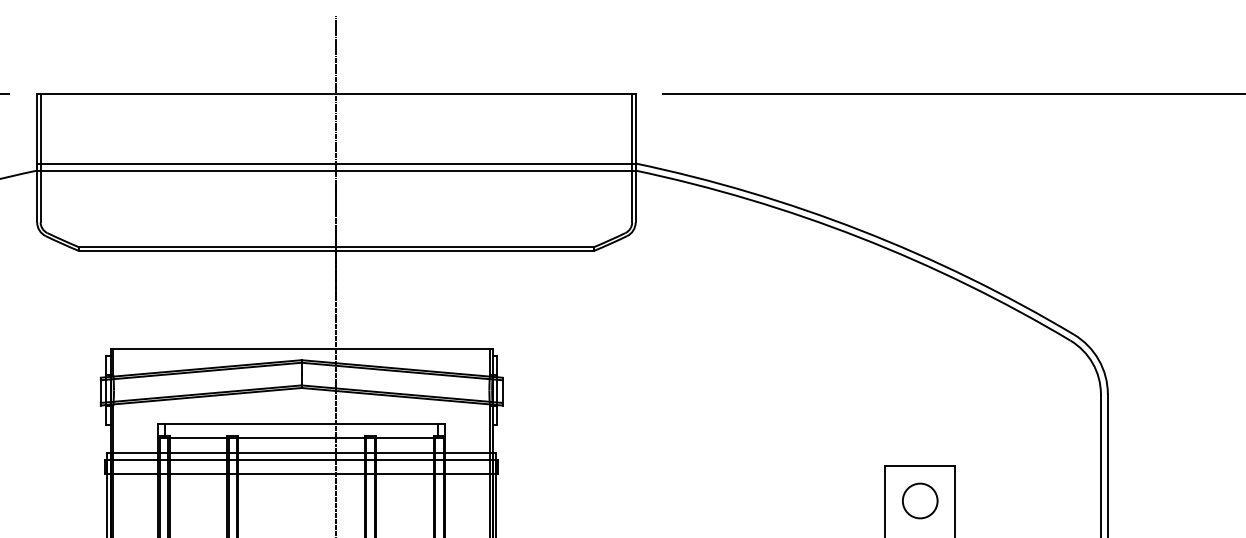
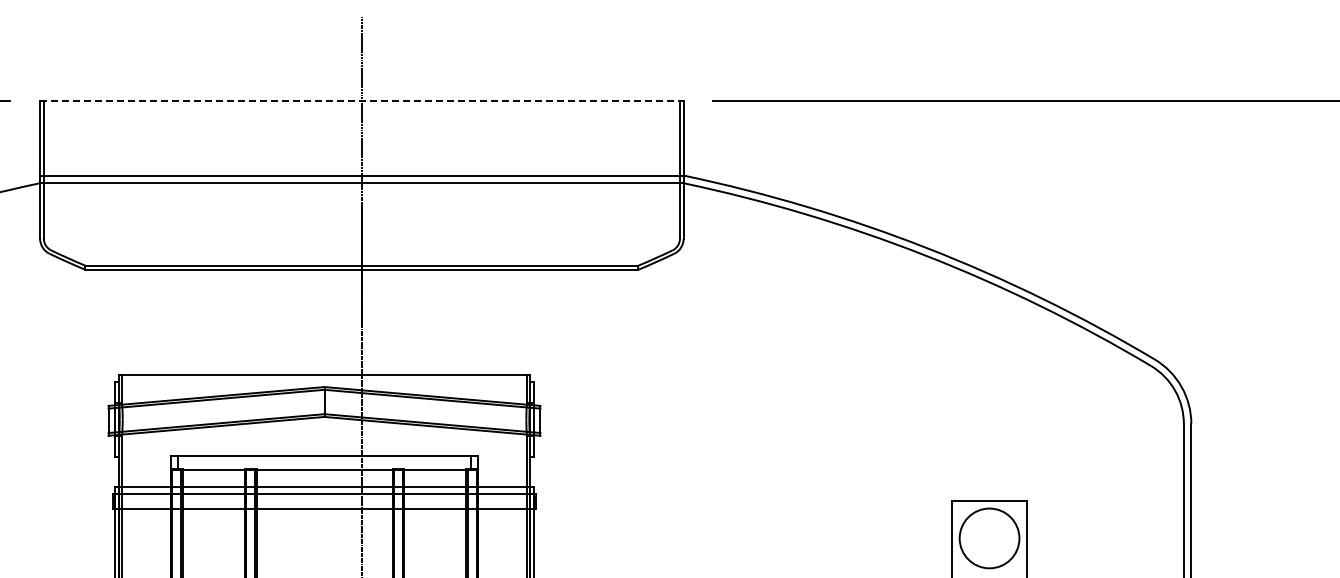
line: (336, 93) -> (361, 100), solid -> dashed
circle: (920, 501) -> (989, 538), size x1.6

